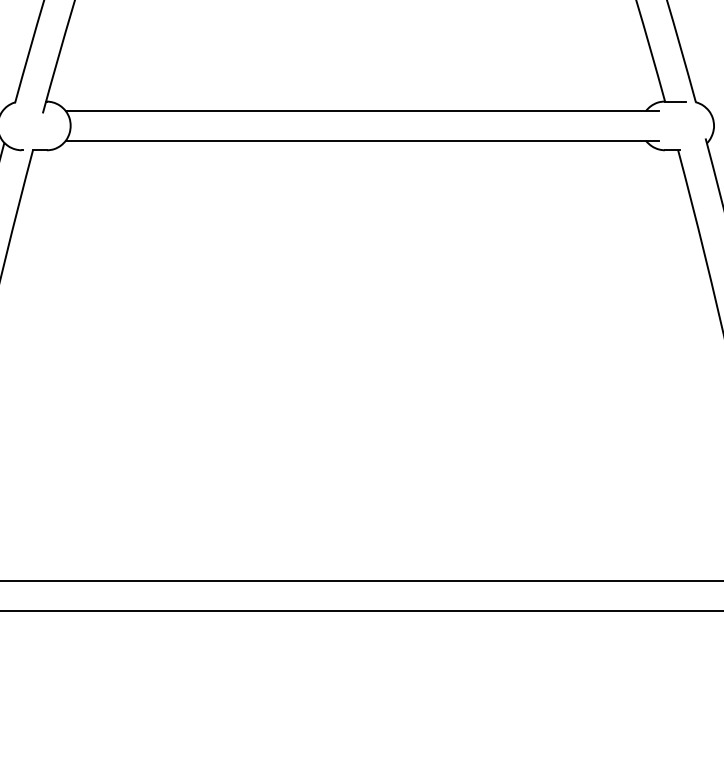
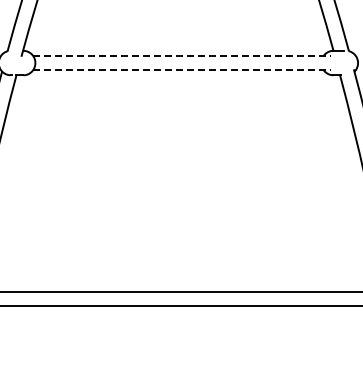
line: (362, 110) -> (181, 55), solid -> dashed
line: (362, 140) -> (181, 70), solid -> dashed

